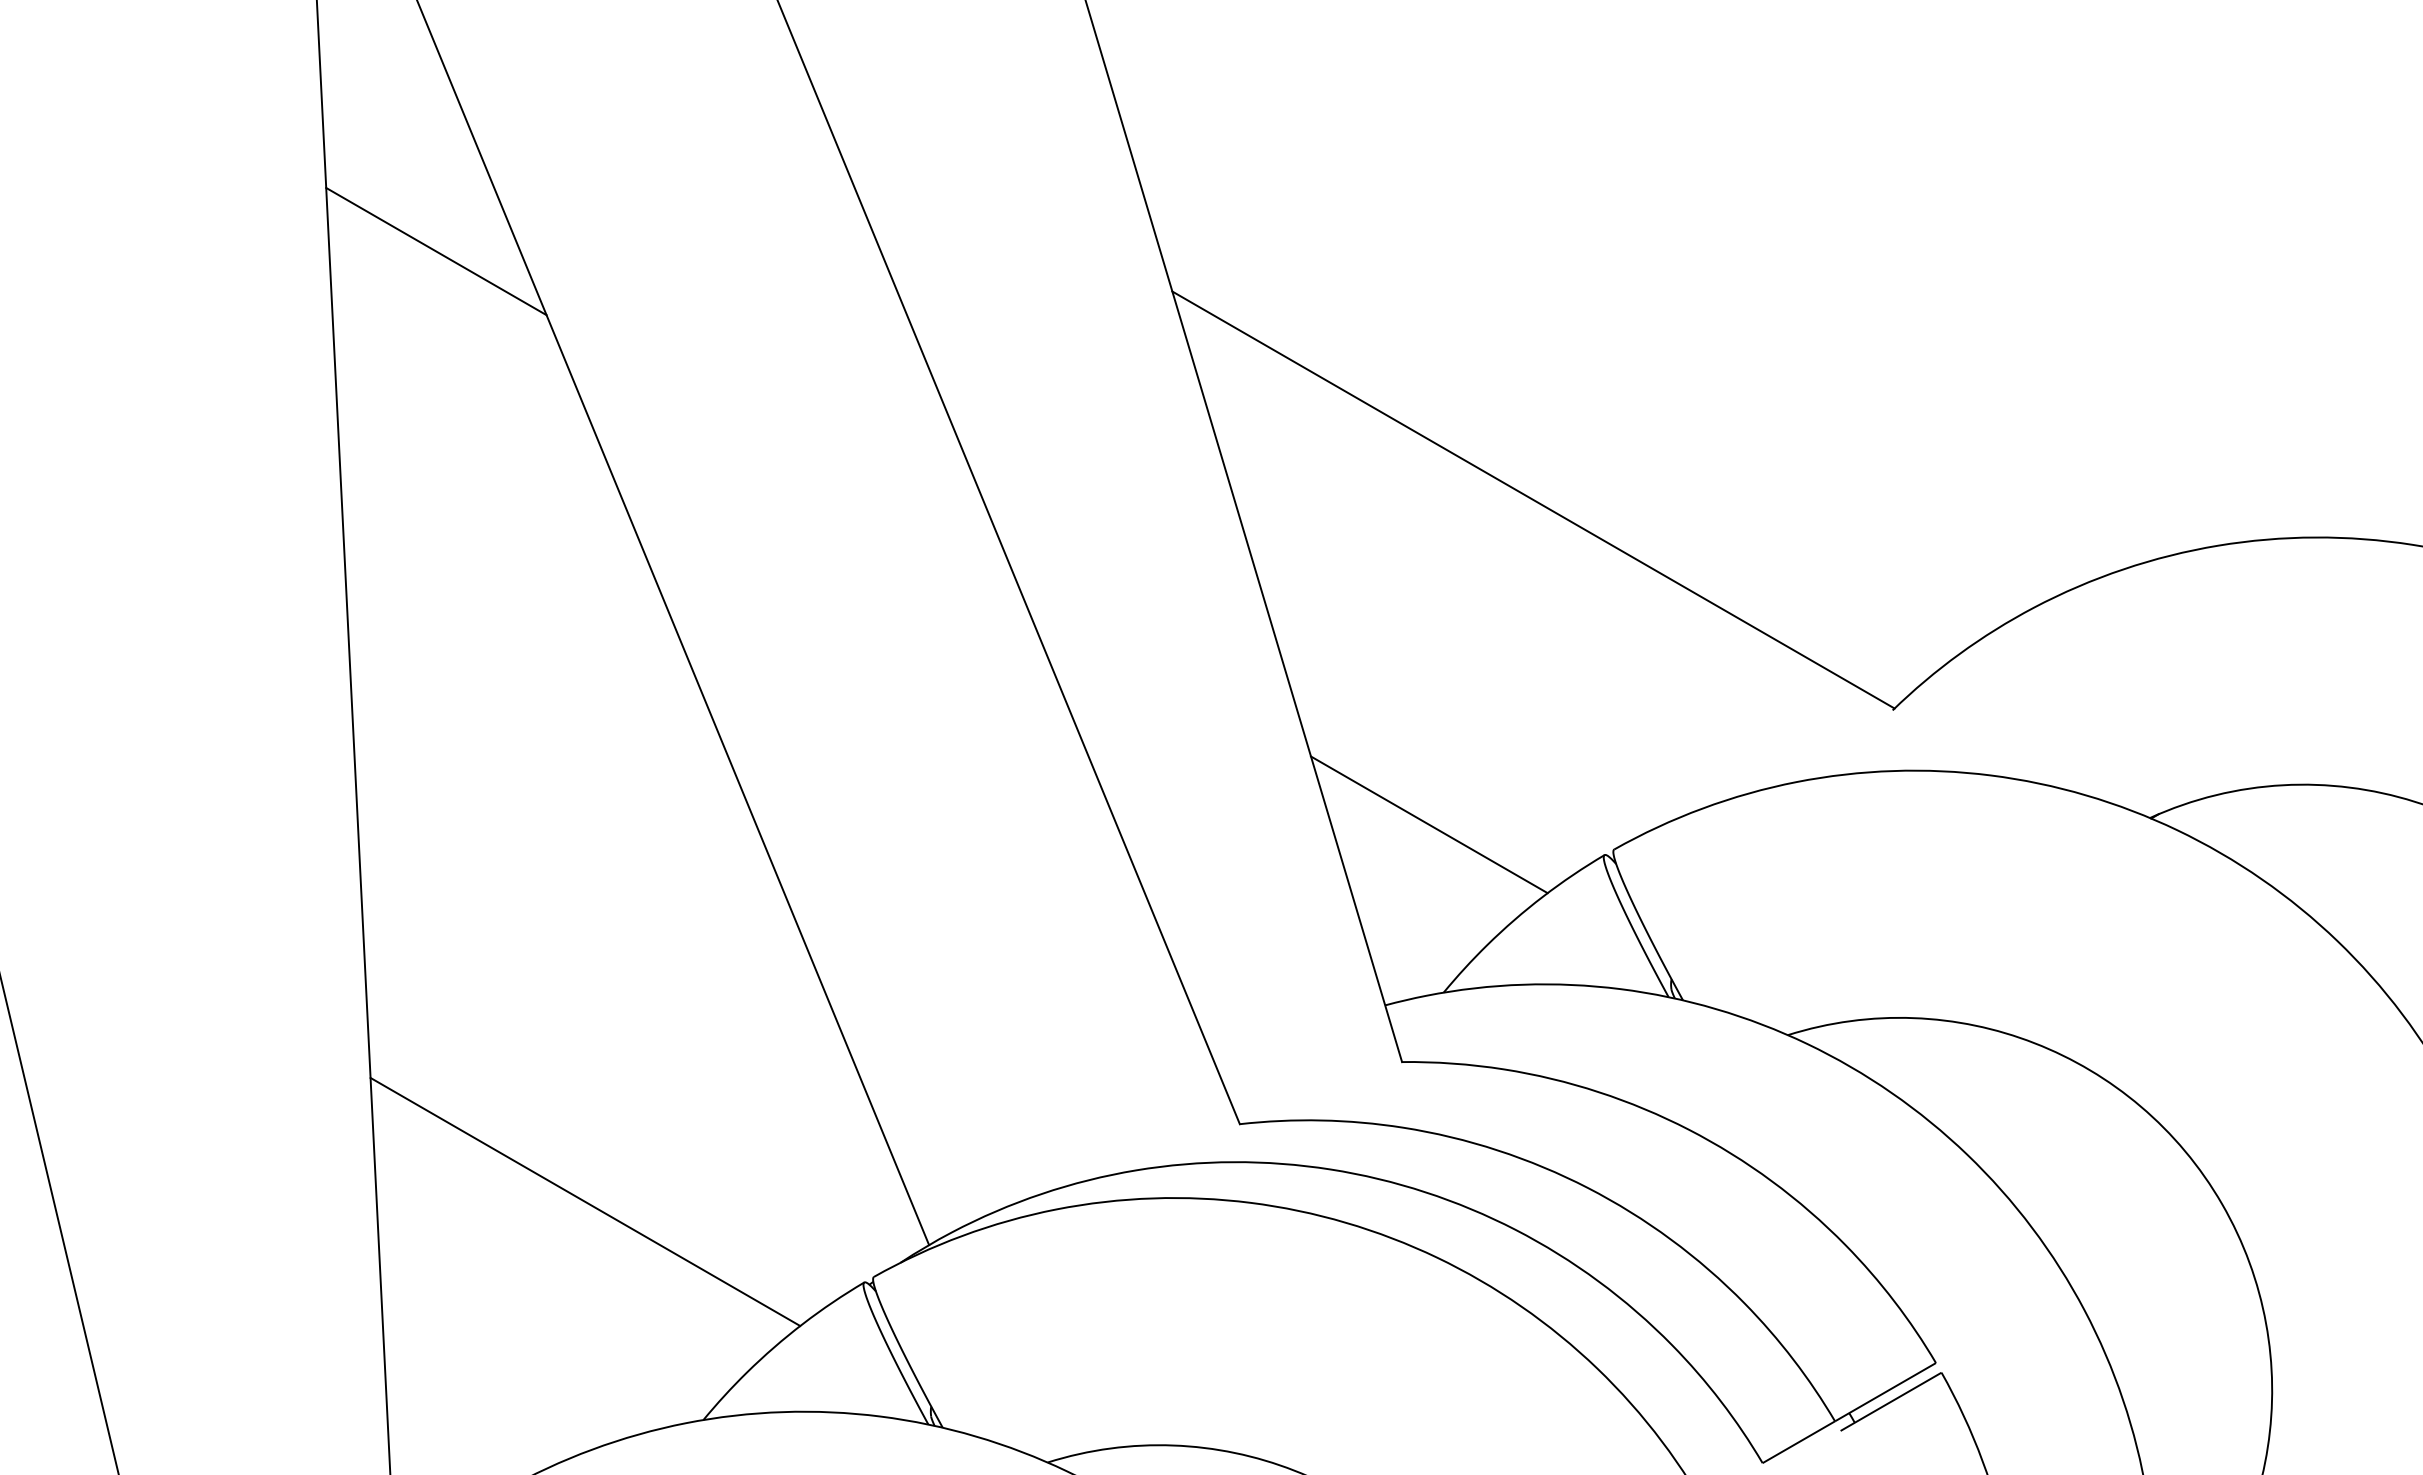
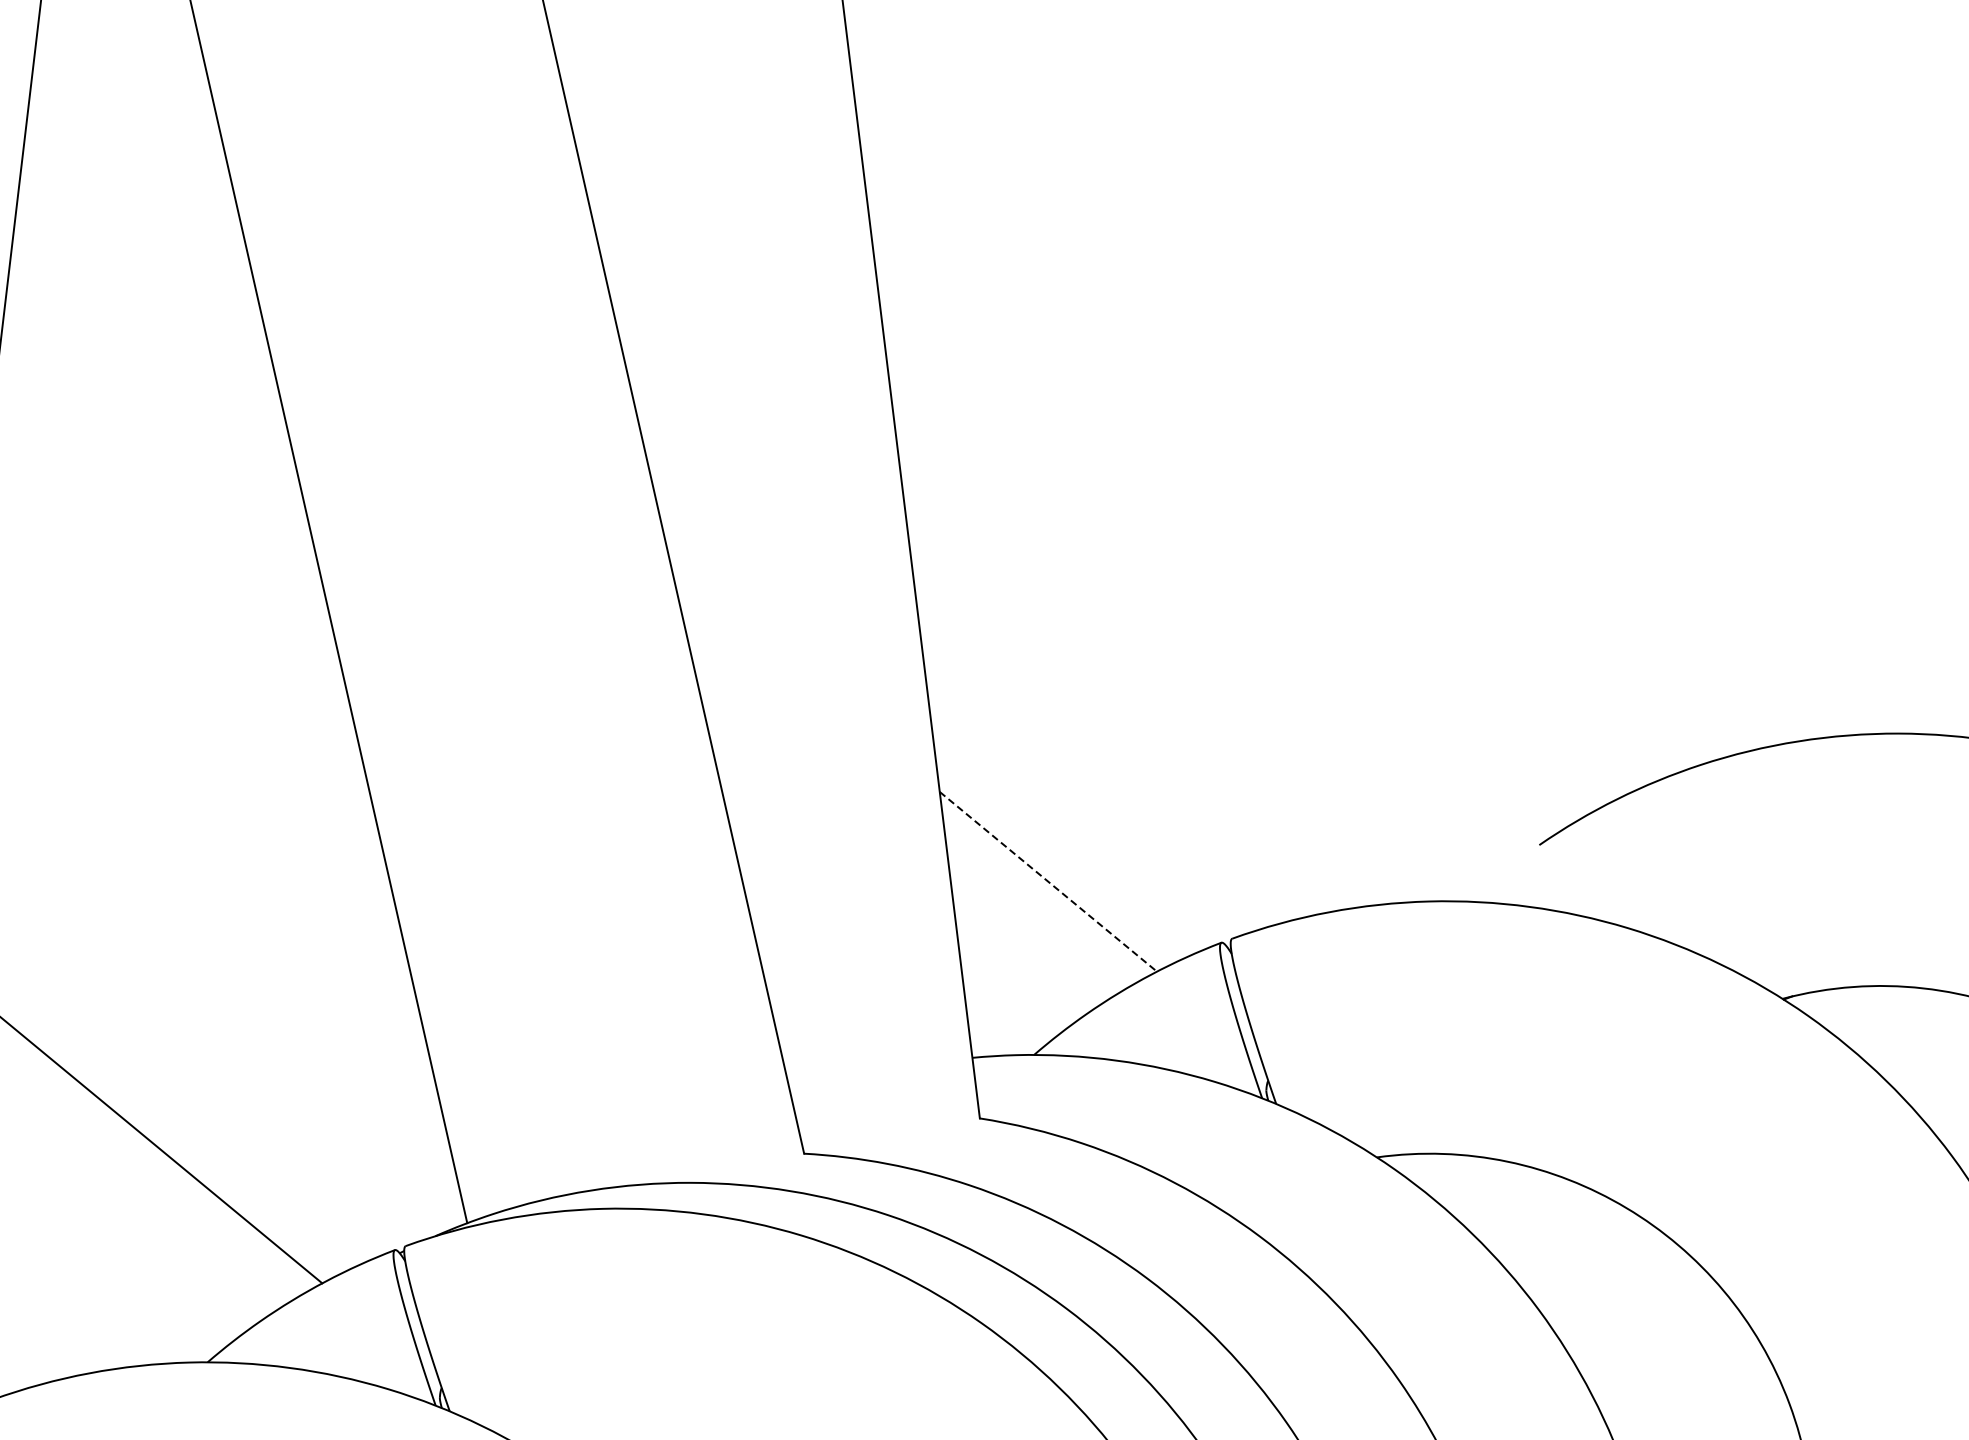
line: (436, 251) -> (137, 127), removed
line: (1533, 499) -> (1210, 568), removed
line: (1429, 824) -> (1048, 881), solid -> dashed

